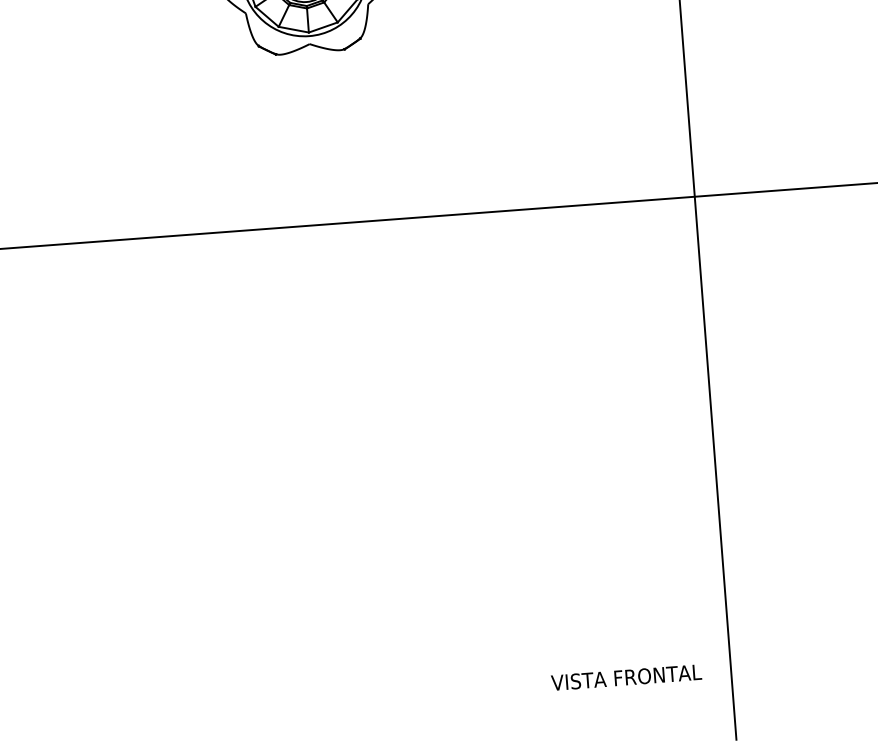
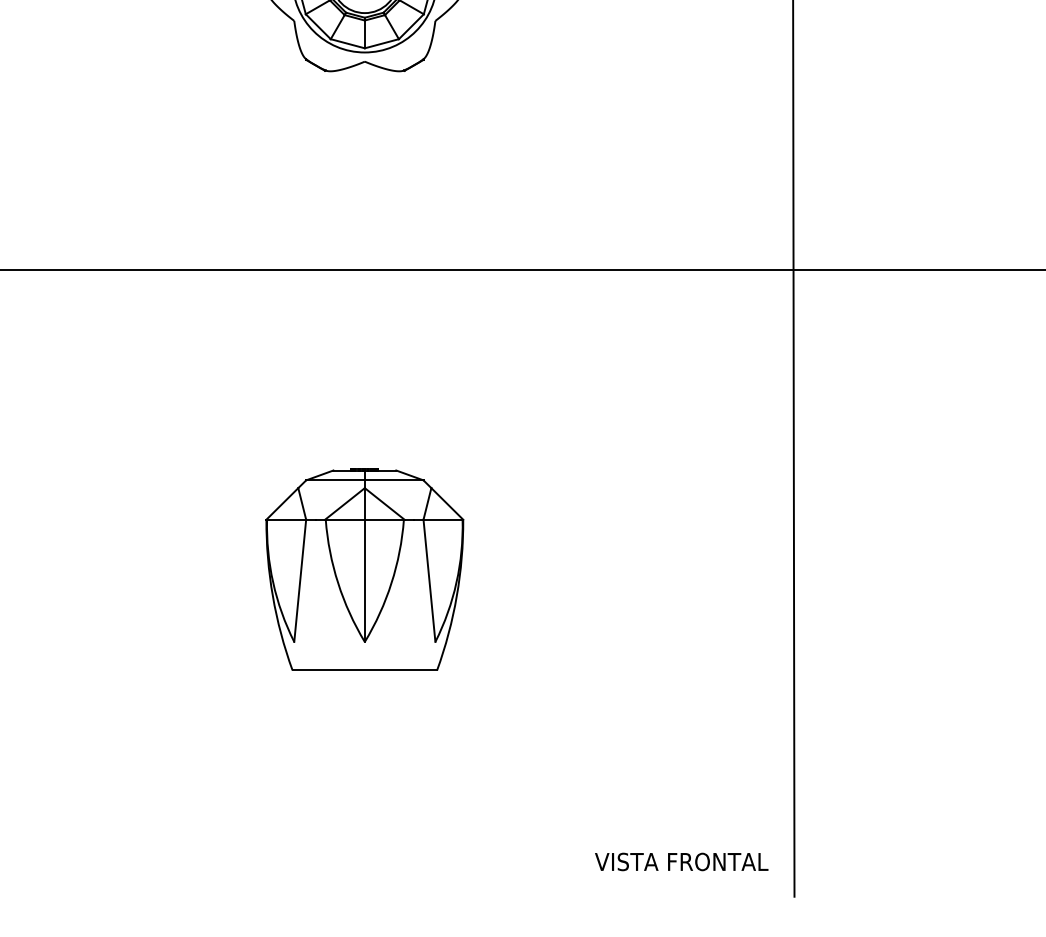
part: (342, 484) -> (364, 569), added
text: (626, 677) -> (681, 861), moved

